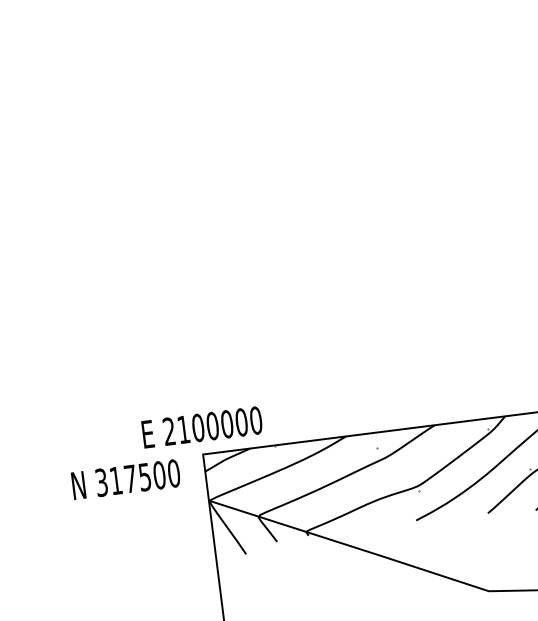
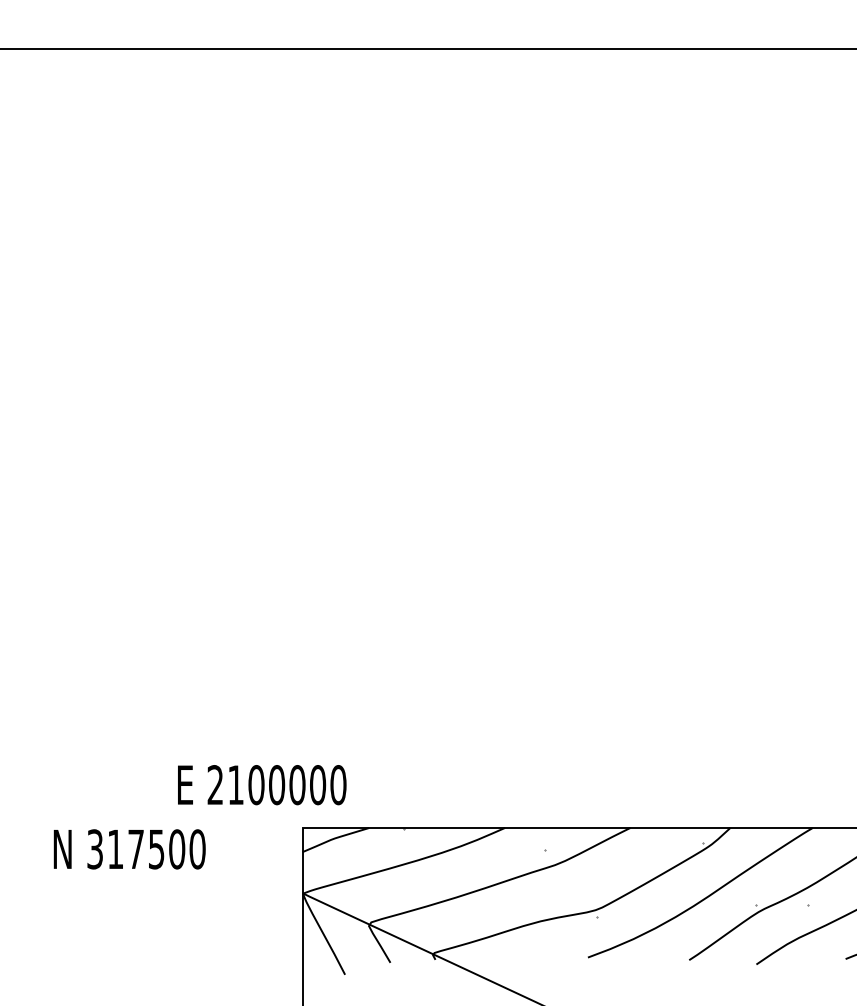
text: (202, 427) -> (262, 785), moved
text: (125, 479) -> (129, 849), moved

